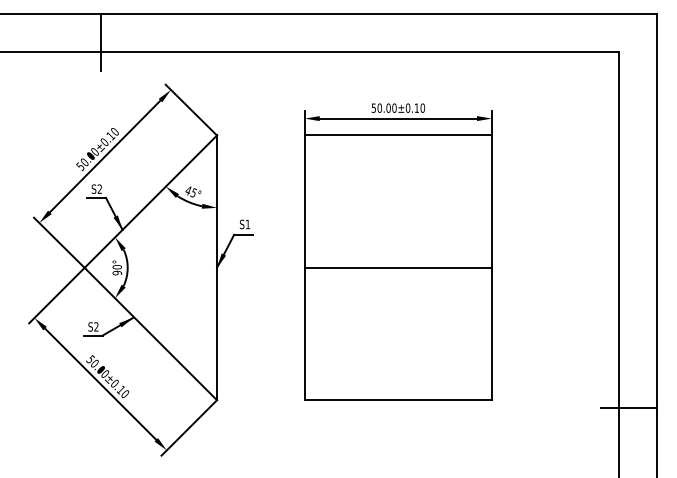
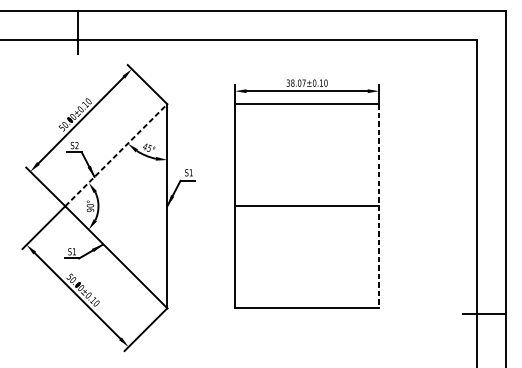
text: (384, 107) -> (296, 82), 50.00±0.10 -> 38.07±0.10
line: (150, 201) -> (116, 155), solid -> dashed
line: (491, 268) -> (378, 206), solid -> dashed
text: (96, 326) -> (74, 251), S2 -> S1

